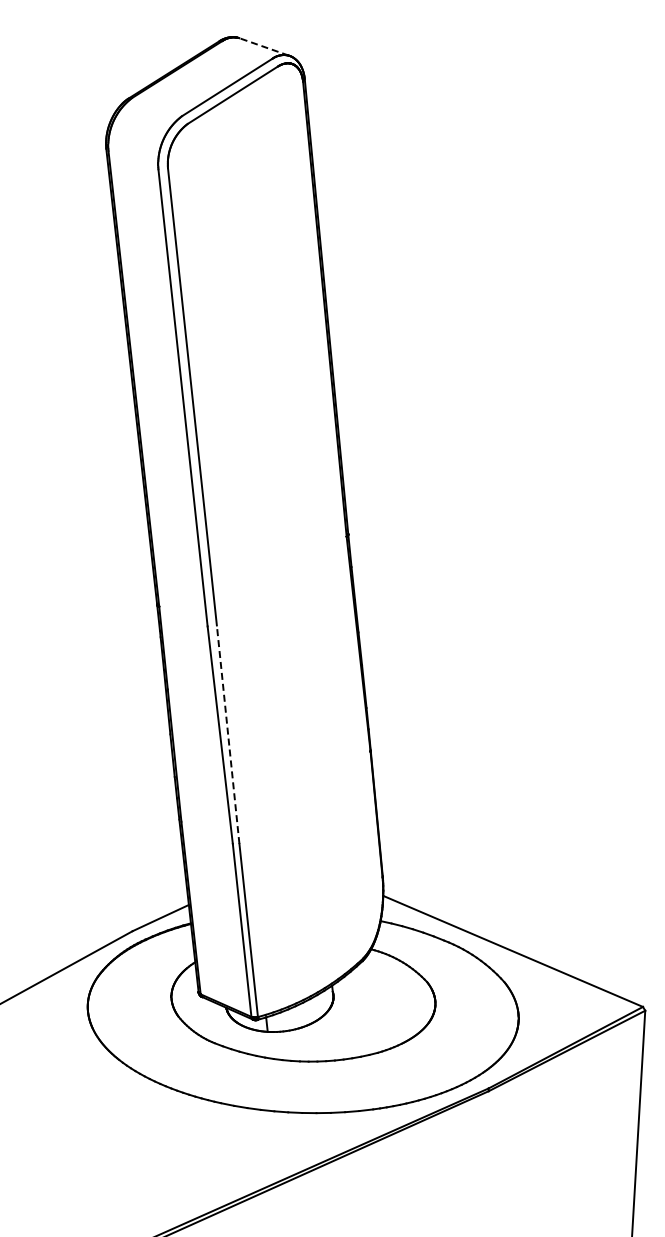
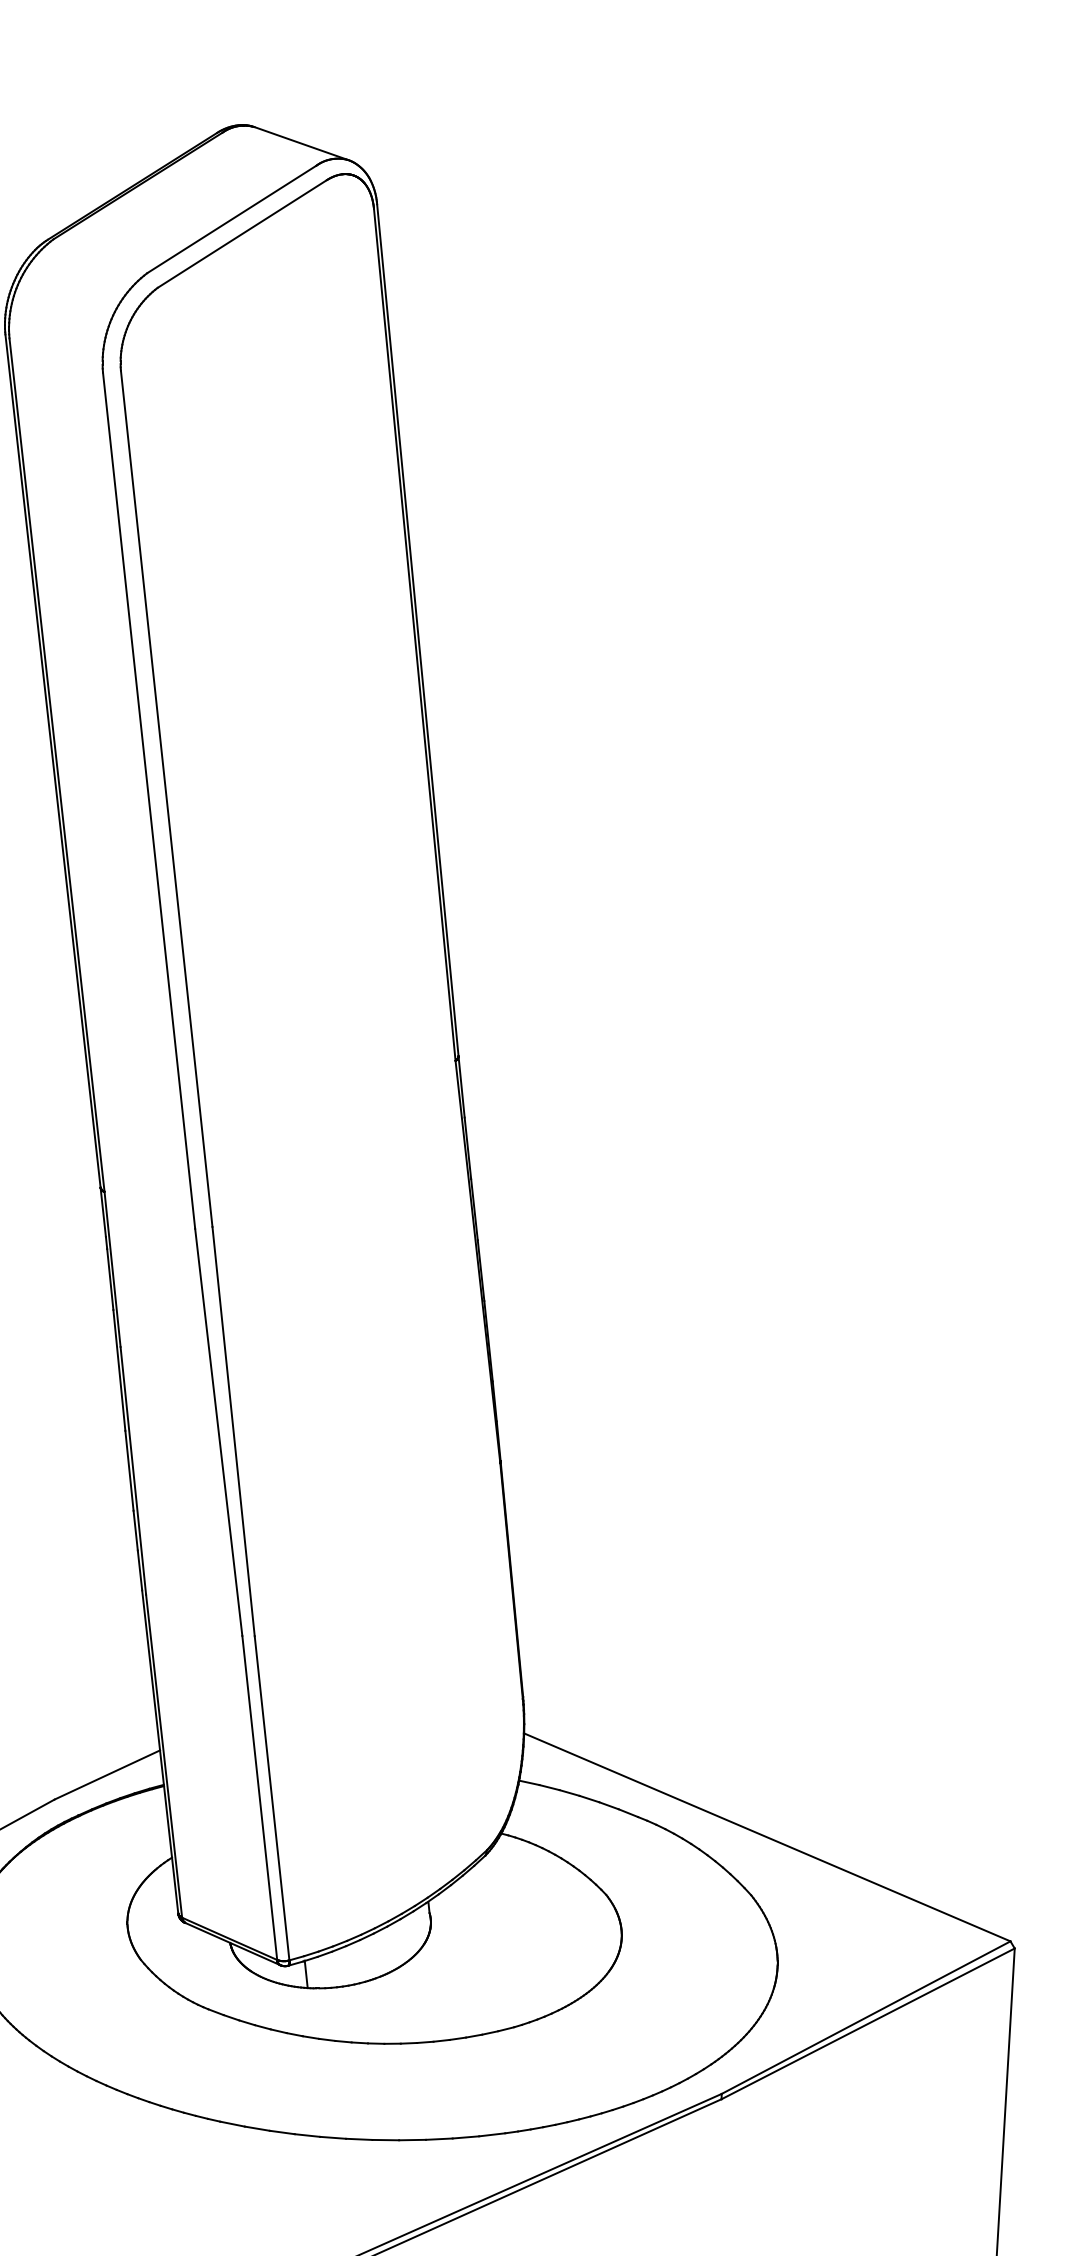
line: (263, 46) -> (299, 142), dashed -> solid
line: (228, 734) -> (234, 1431), dashed -> solid

